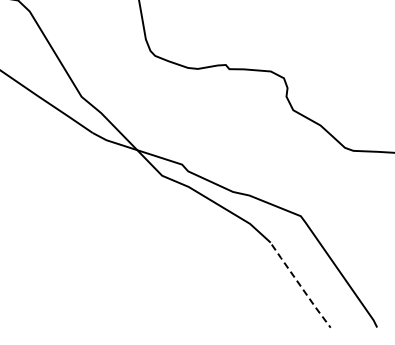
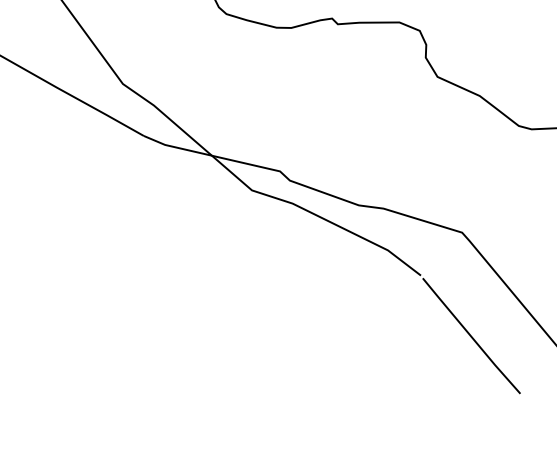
line: (300, 286) -> (470, 336), dashed -> solid

